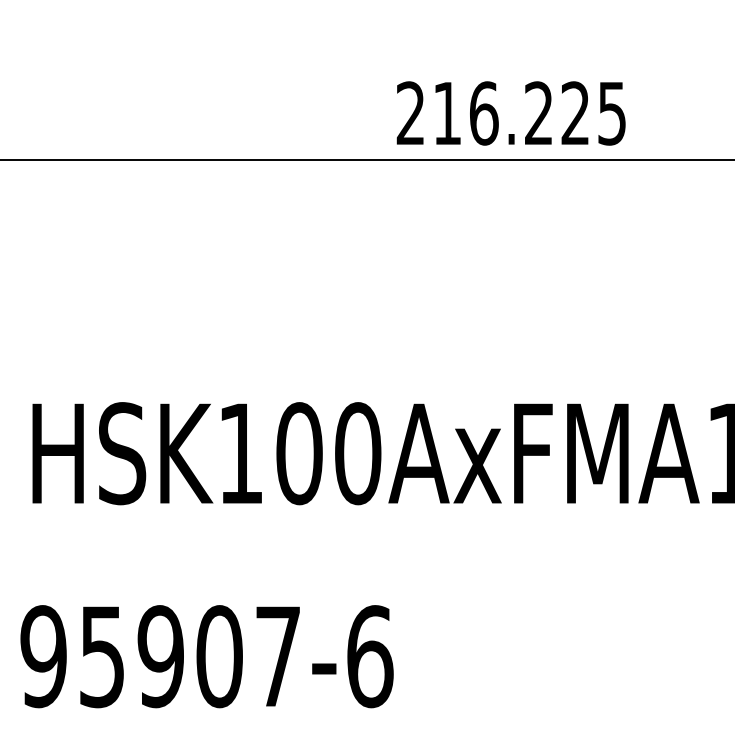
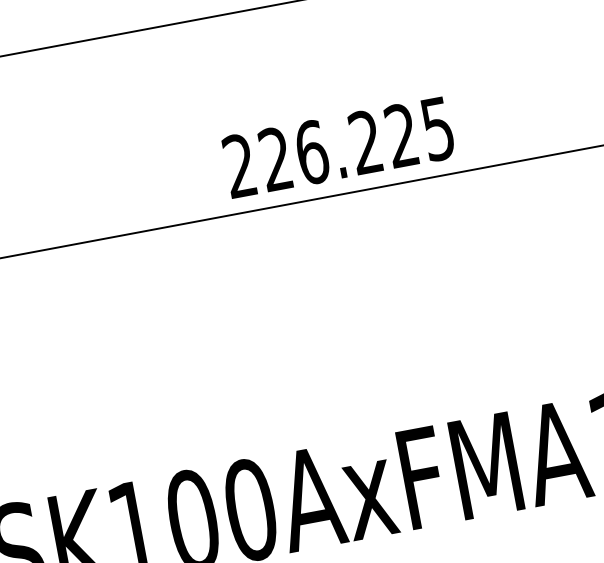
text: (446, 112) -> (274, 158), 216.225 -> 226.225

